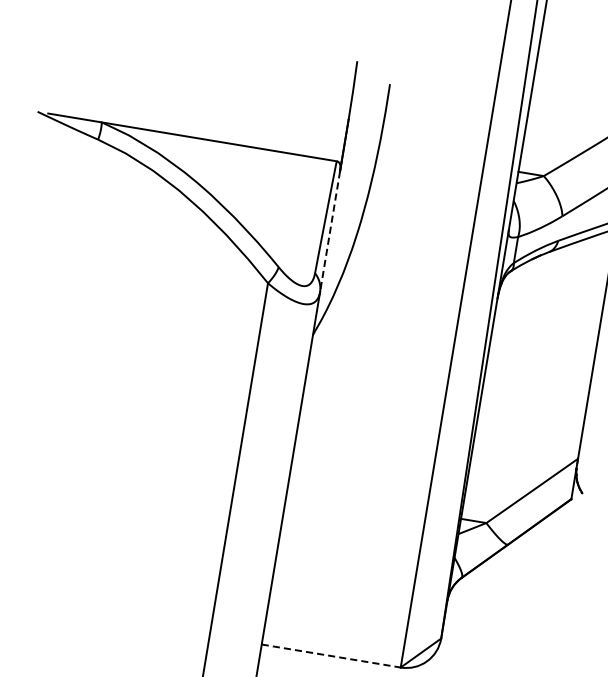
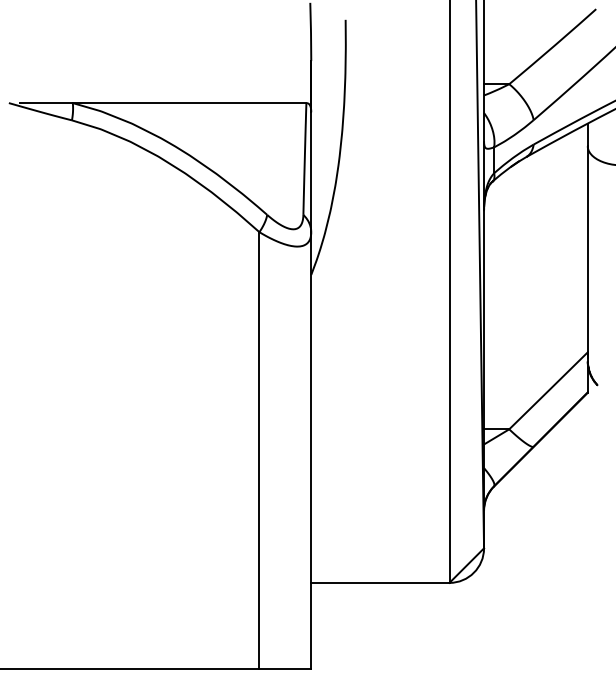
line: (330, 231) -> (311, 172), dashed -> solid
line: (331, 655) -> (380, 582), dashed -> solid

